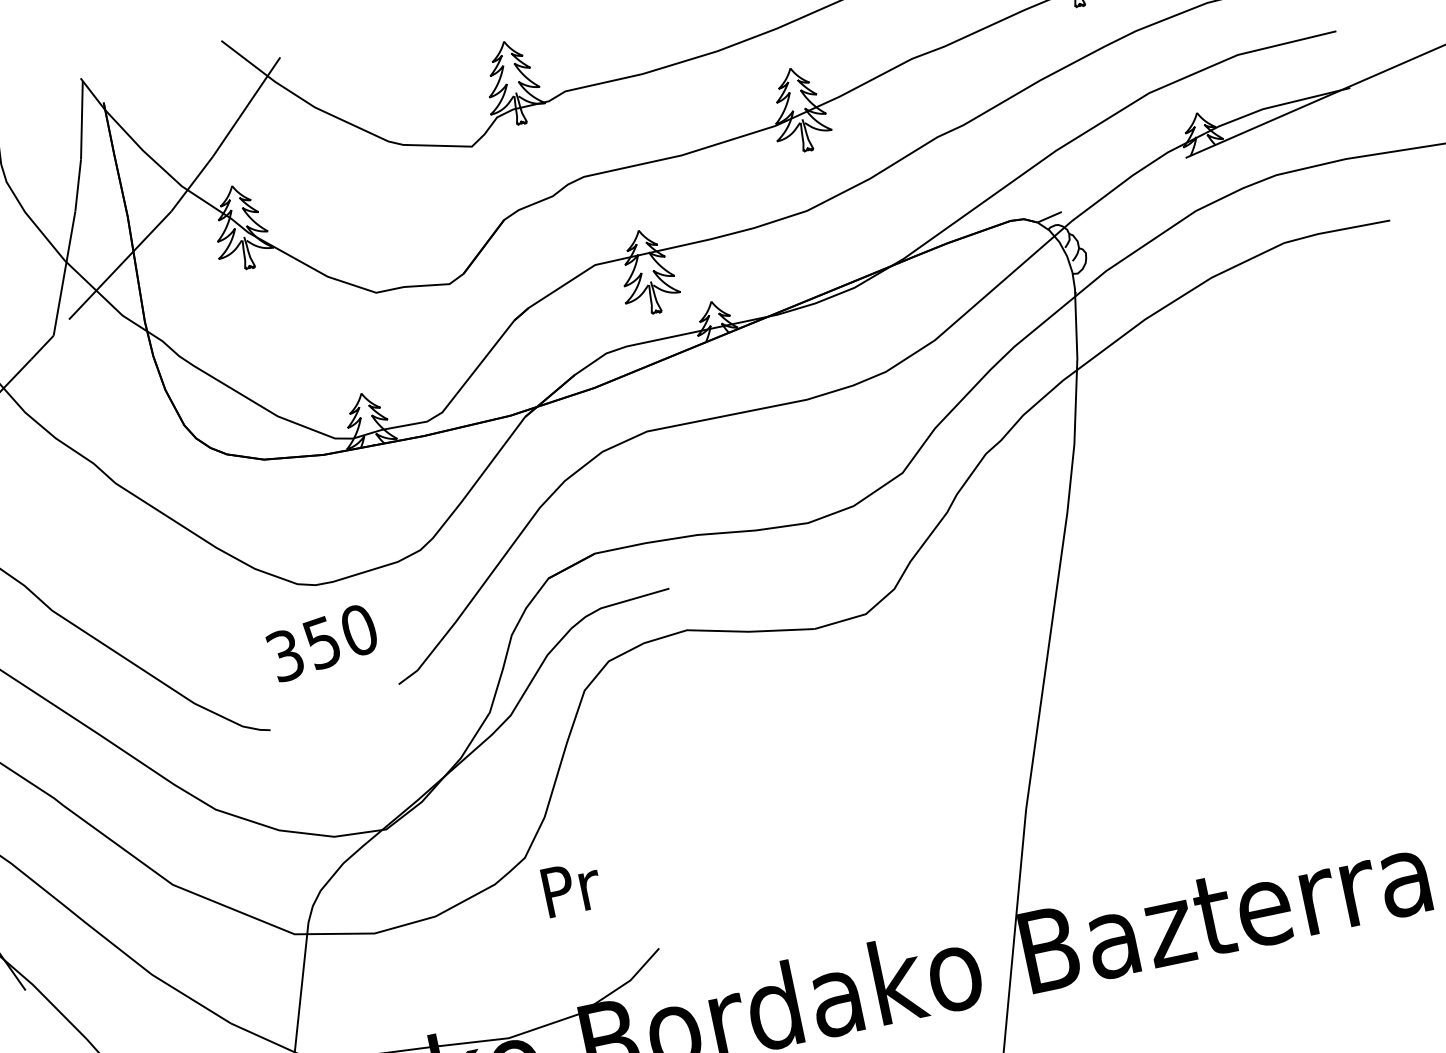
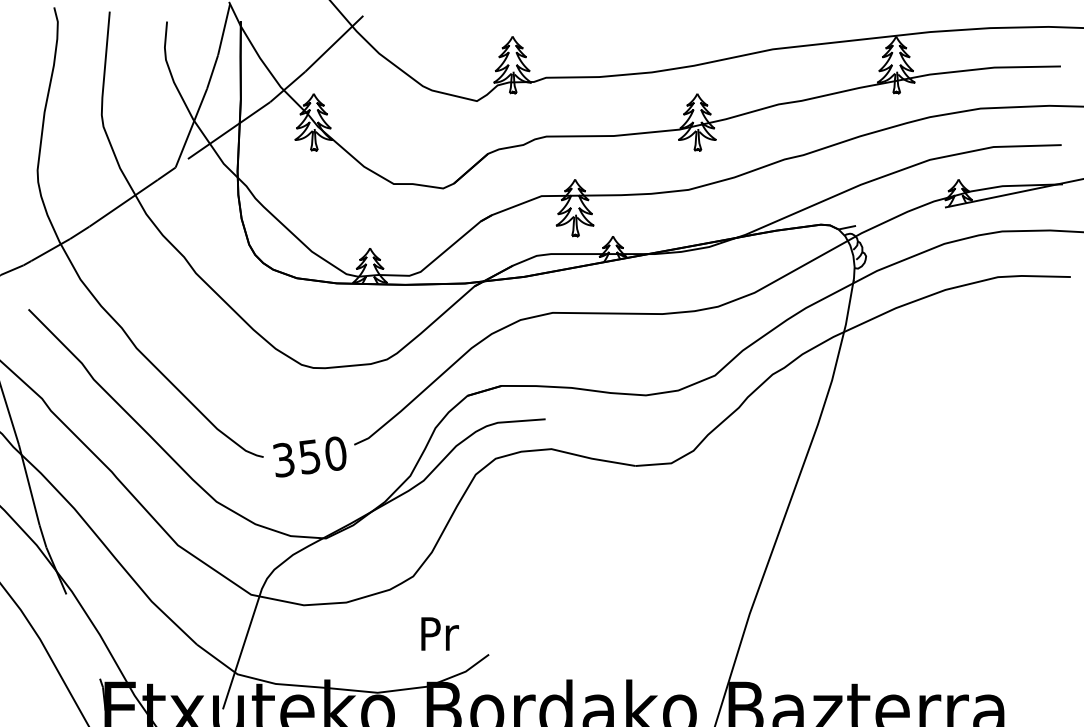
text: (321, 642) -> (309, 456), moved
text: (571, 887) -> (439, 633), moved

